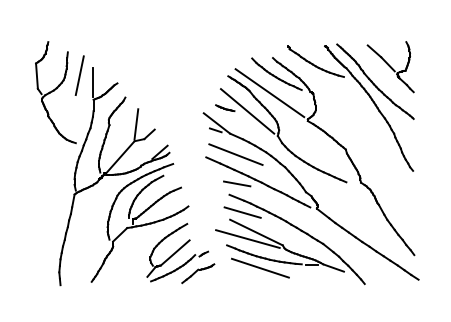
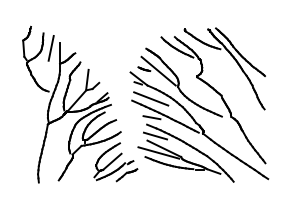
part: (389, 66) -> (249, 42), removed
line: (269, 93) -> (172, 59), removed
line: (259, 267) -> (166, 171), removed

